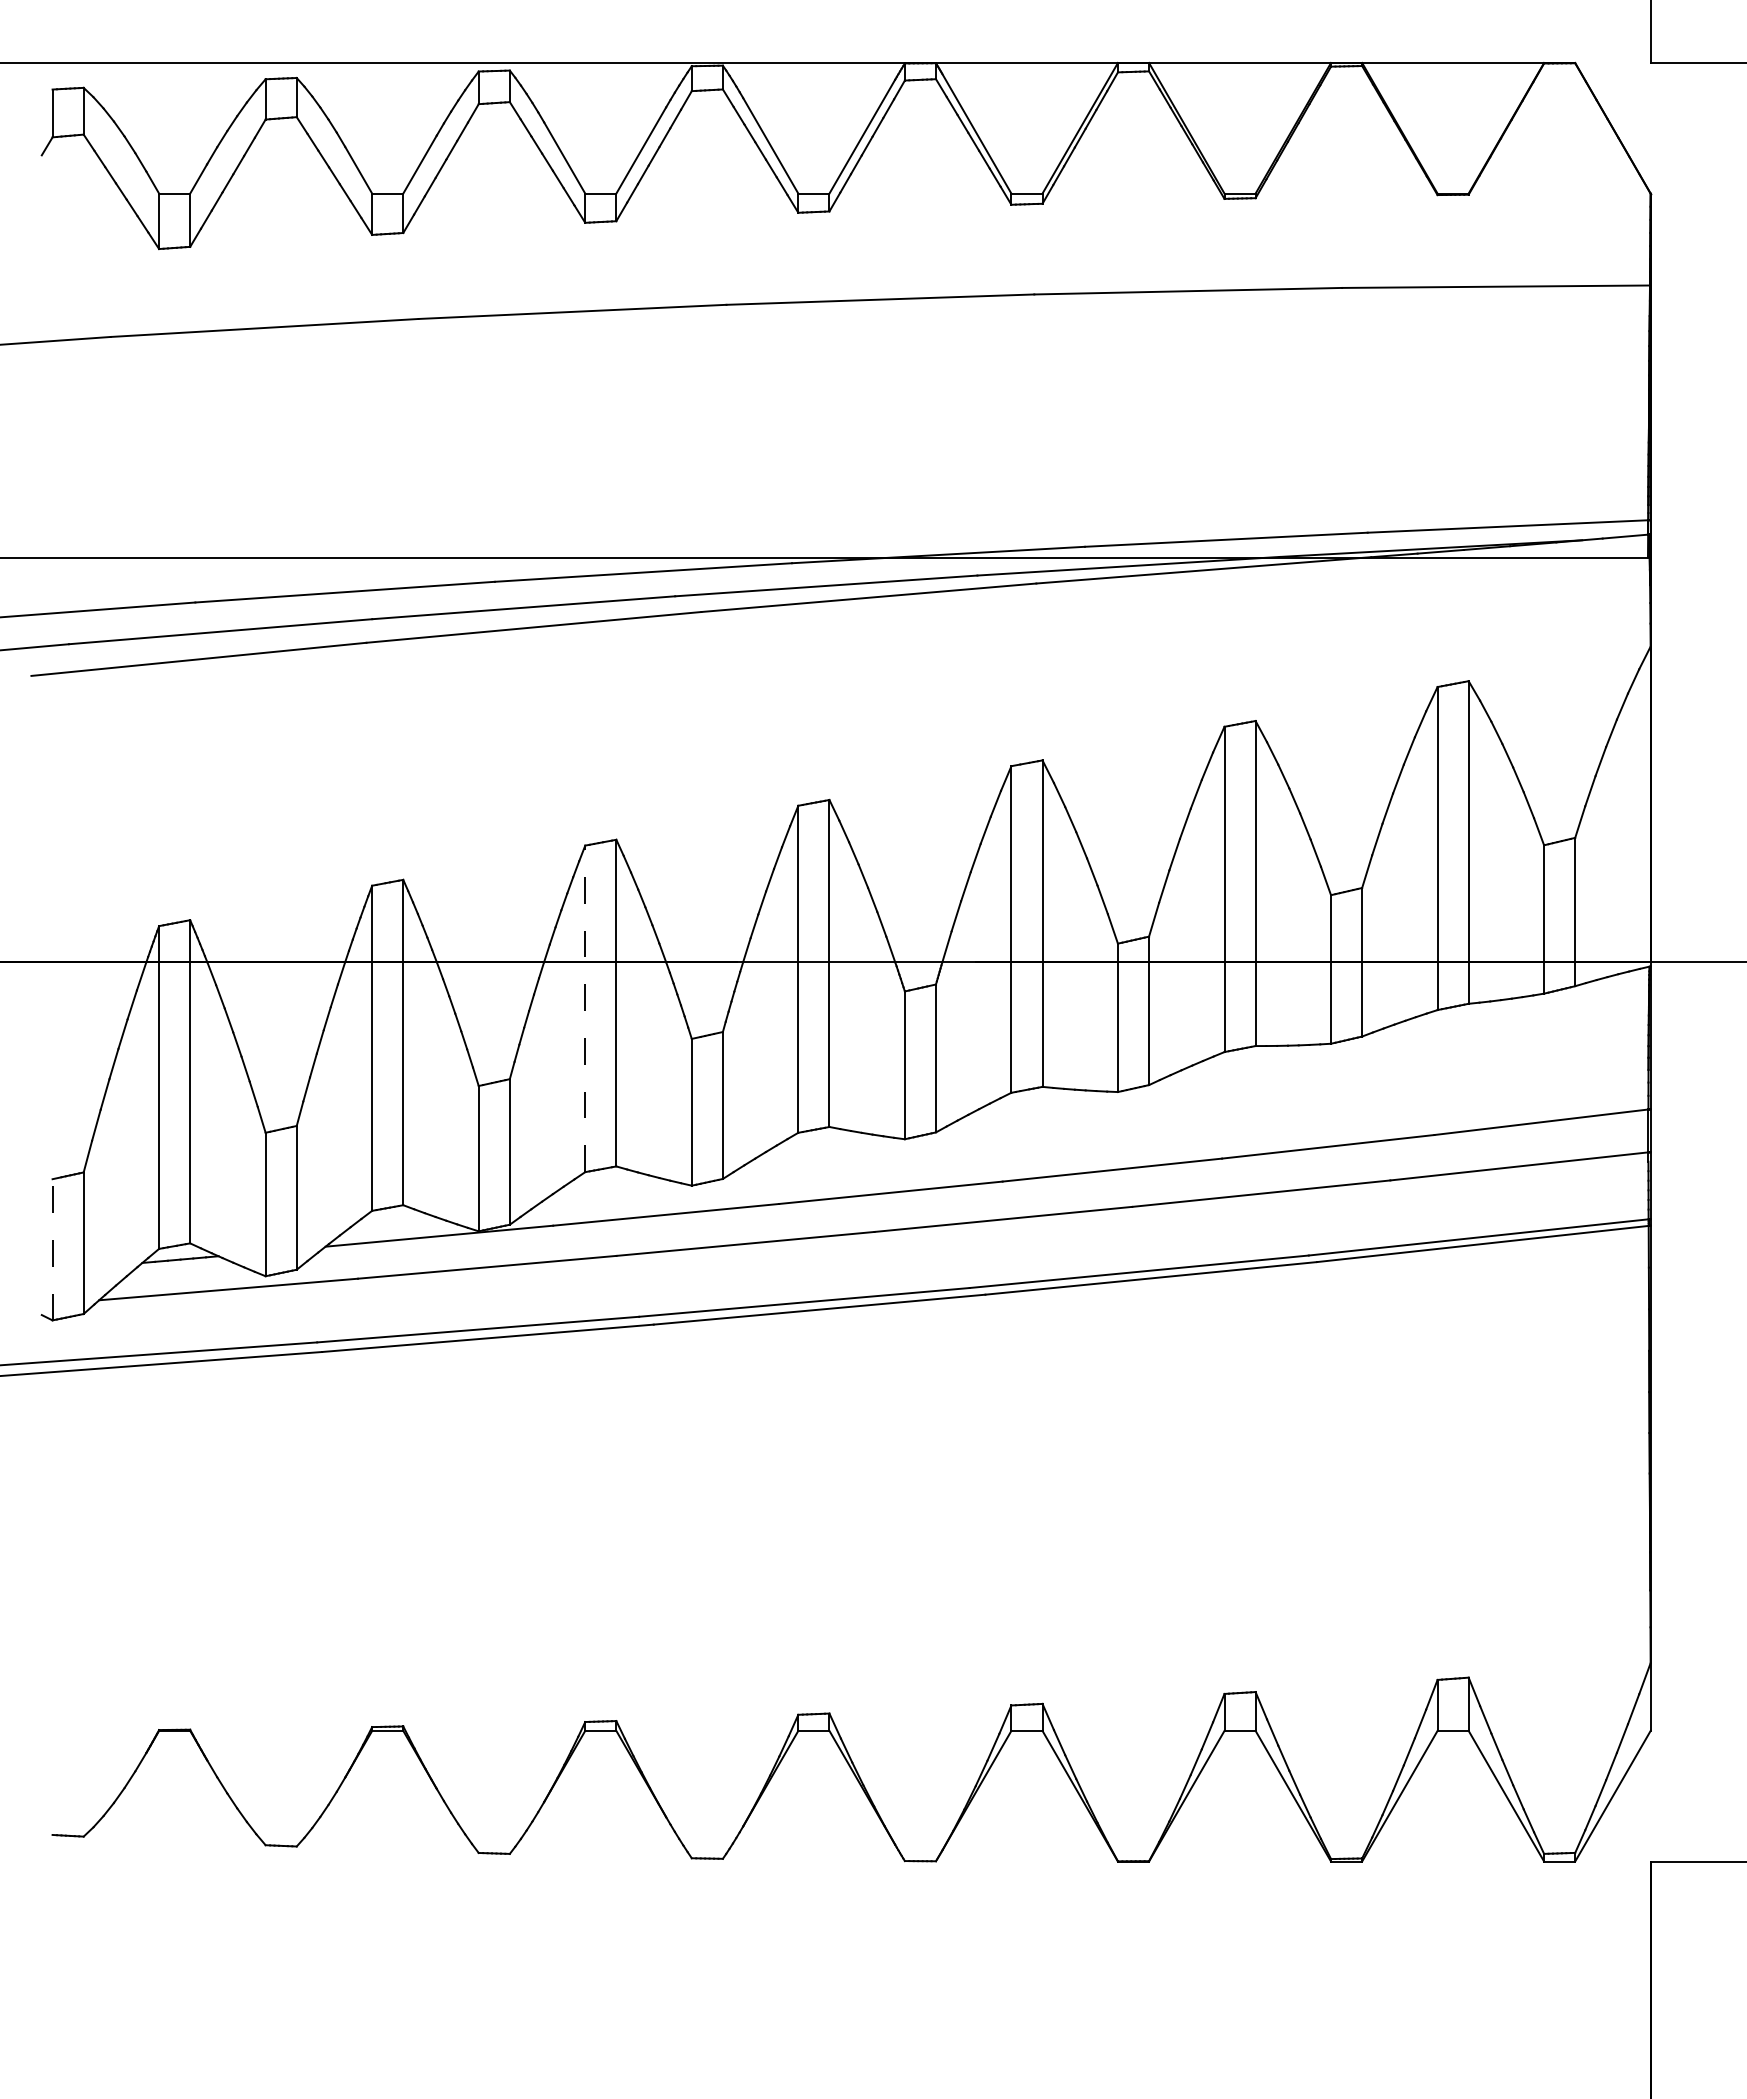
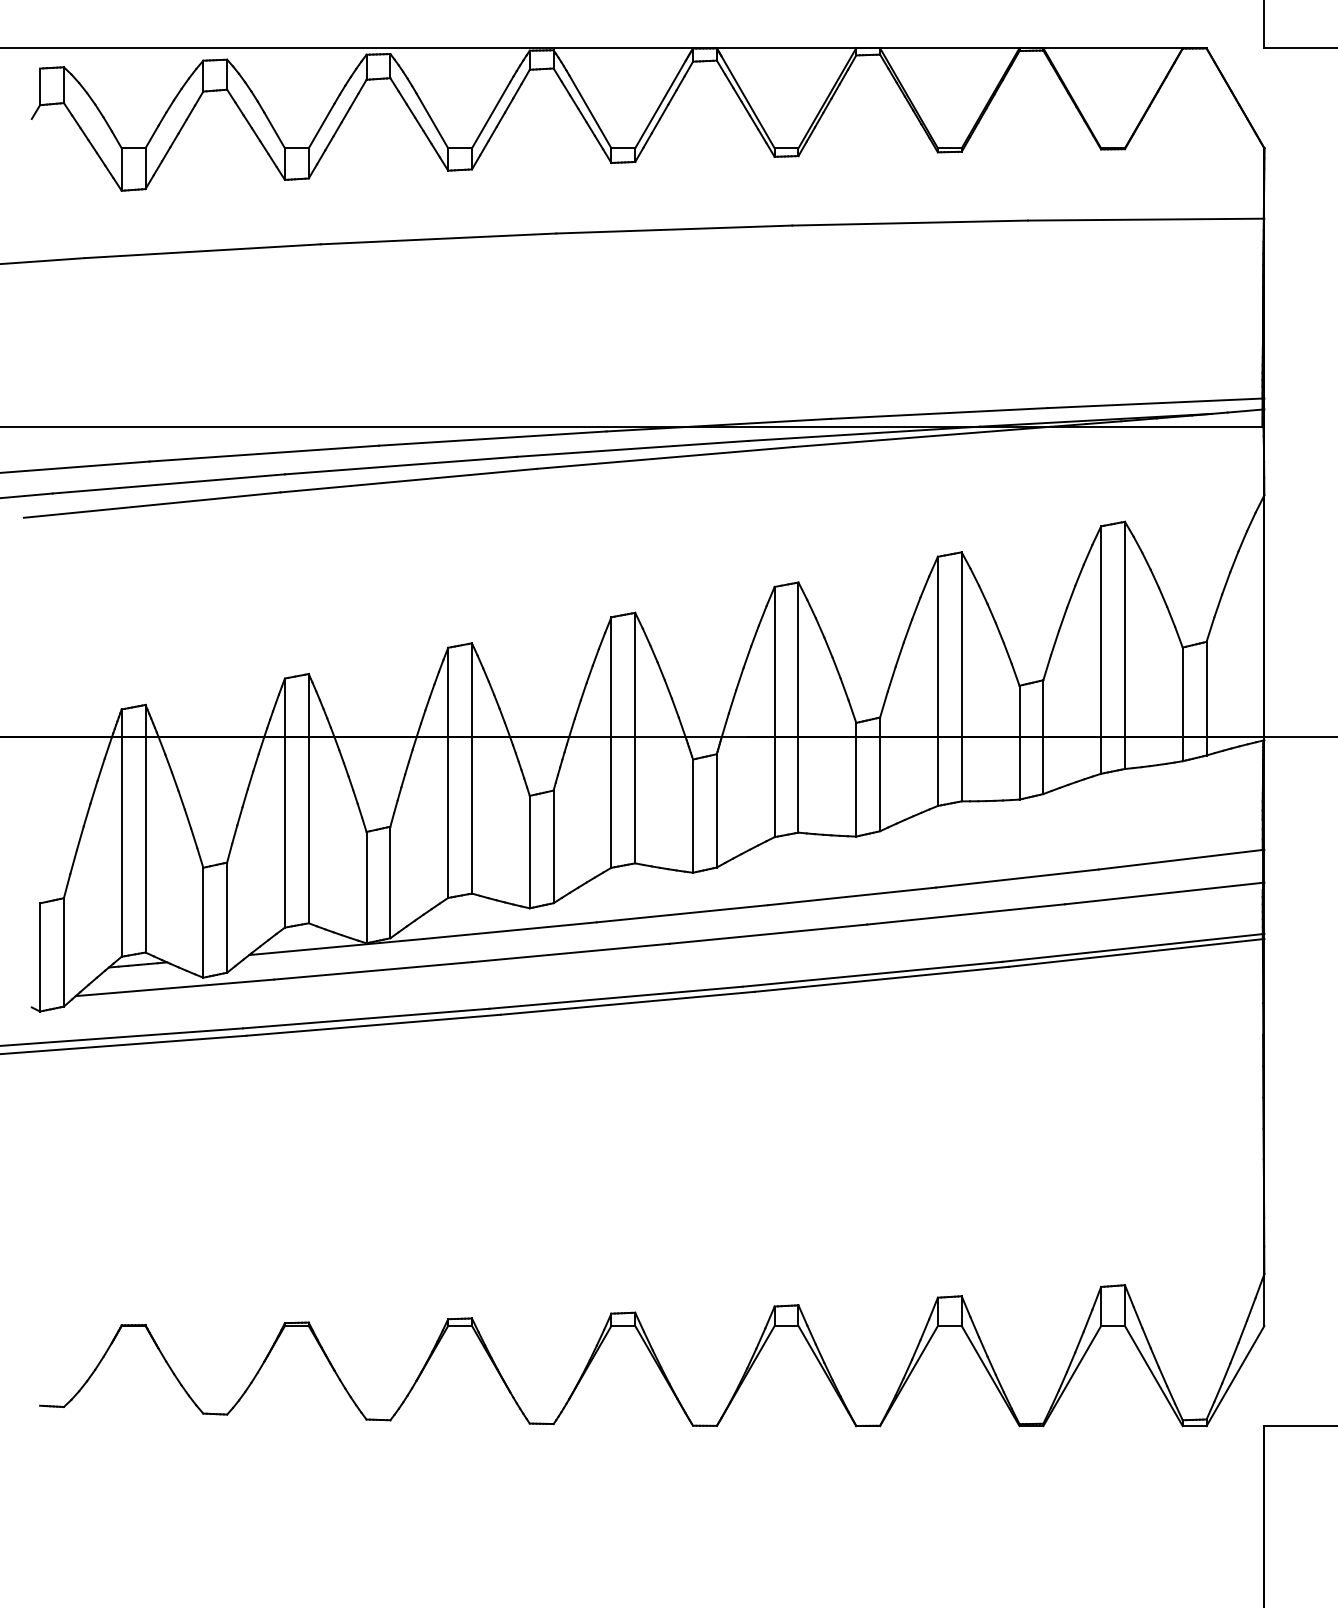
line: (585, 1008) -> (448, 772), dashed -> solid
line: (52, 1249) -> (40, 957), dashed -> solid

